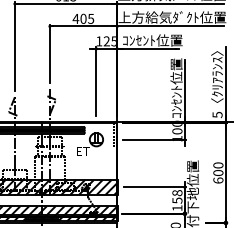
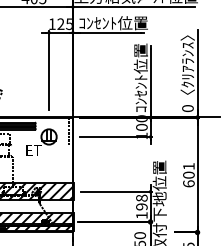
text: (217, 114) -> (187, 108), 5 -> 0
text: (218, 165) -> (189, 166), 600 -> 601
text: (177, 200) -> (142, 206), 158 -> 198

